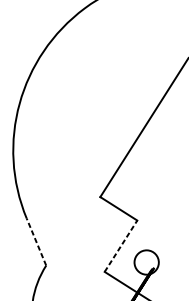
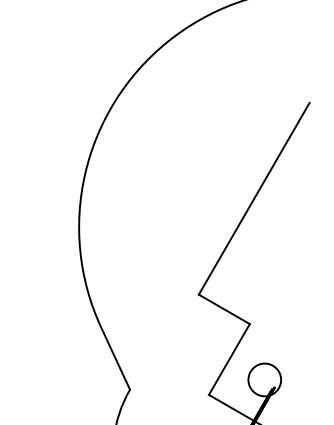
line: (36, 241) -> (115, 358), dashed -> solid
line: (121, 246) -> (229, 359), dashed -> solid

